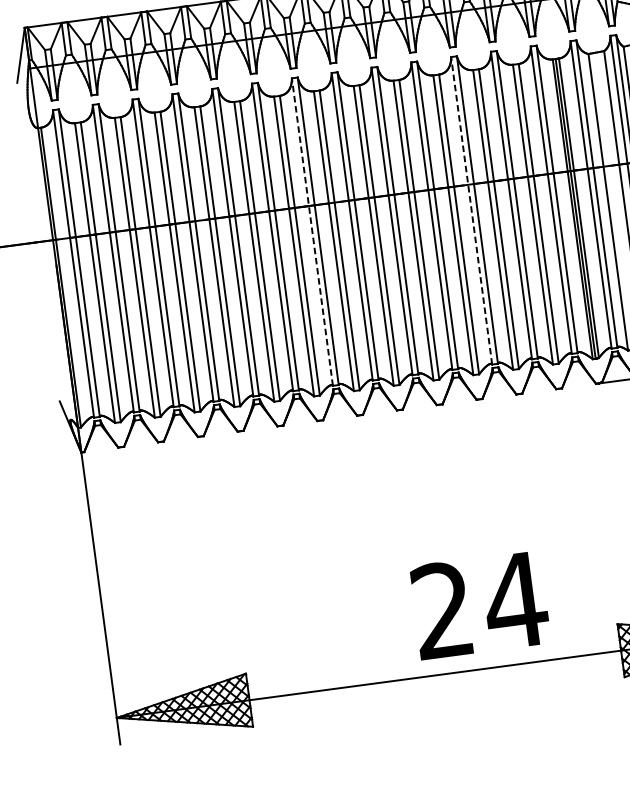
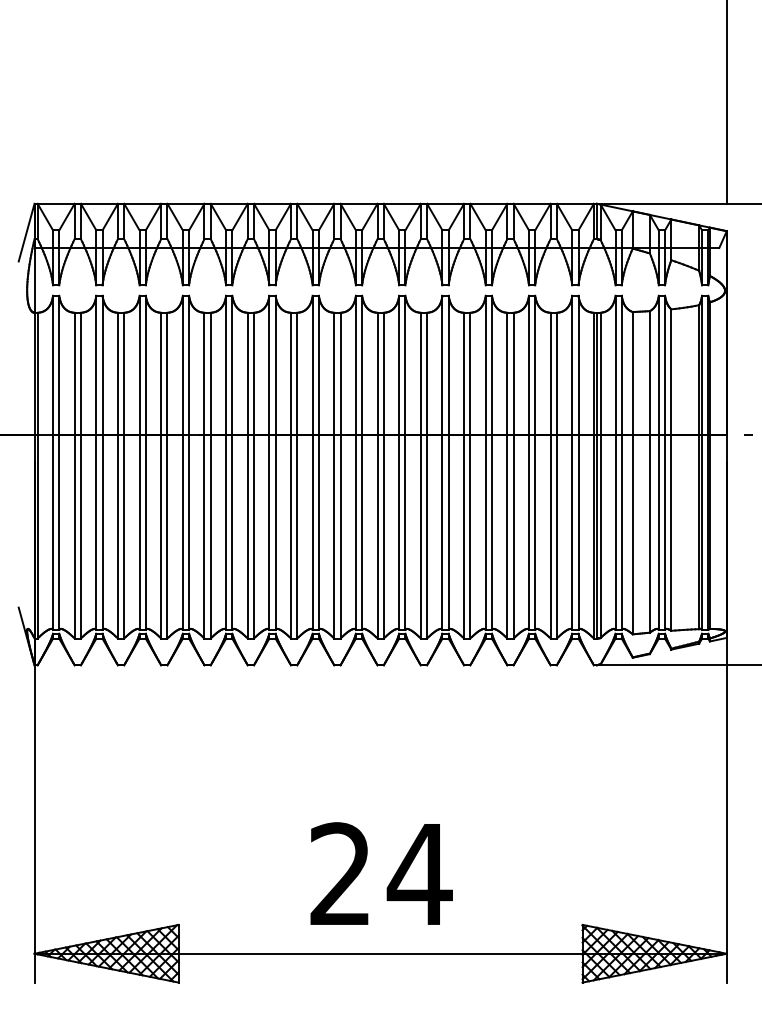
line: (471, 210) -> (485, 462), dashed -> solid
line: (312, 231) -> (312, 462), dashed -> solid
text: (480, 604) -> (381, 873), moved

